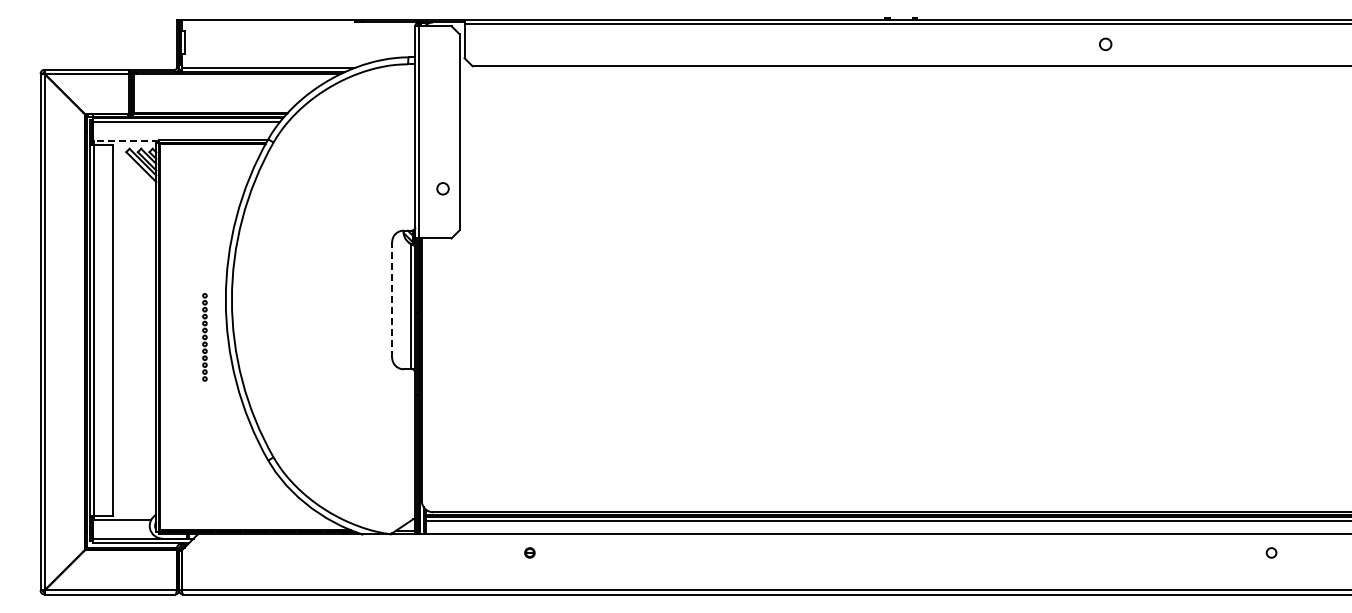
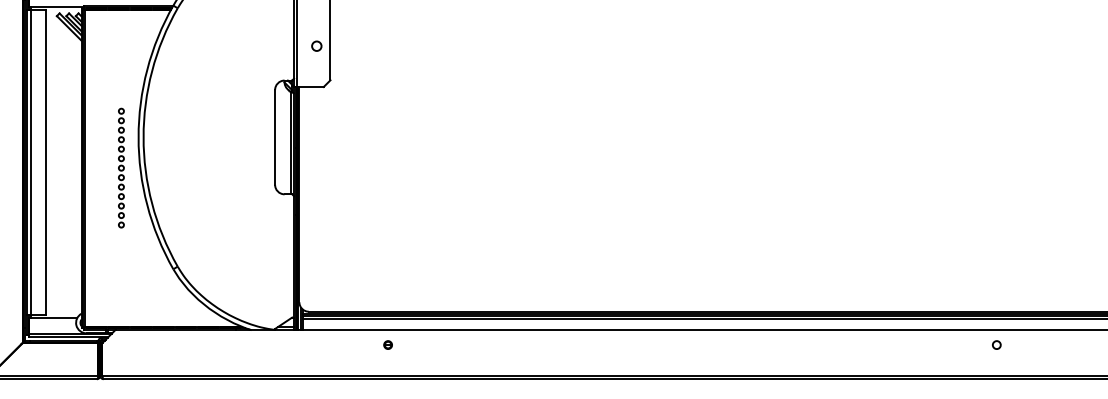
line: (125, 140) -> (56, 6), dashed -> solid
line: (392, 299) -> (275, 137), dashed -> solid
part: (204, 337) -> (121, 168), size x1.67

